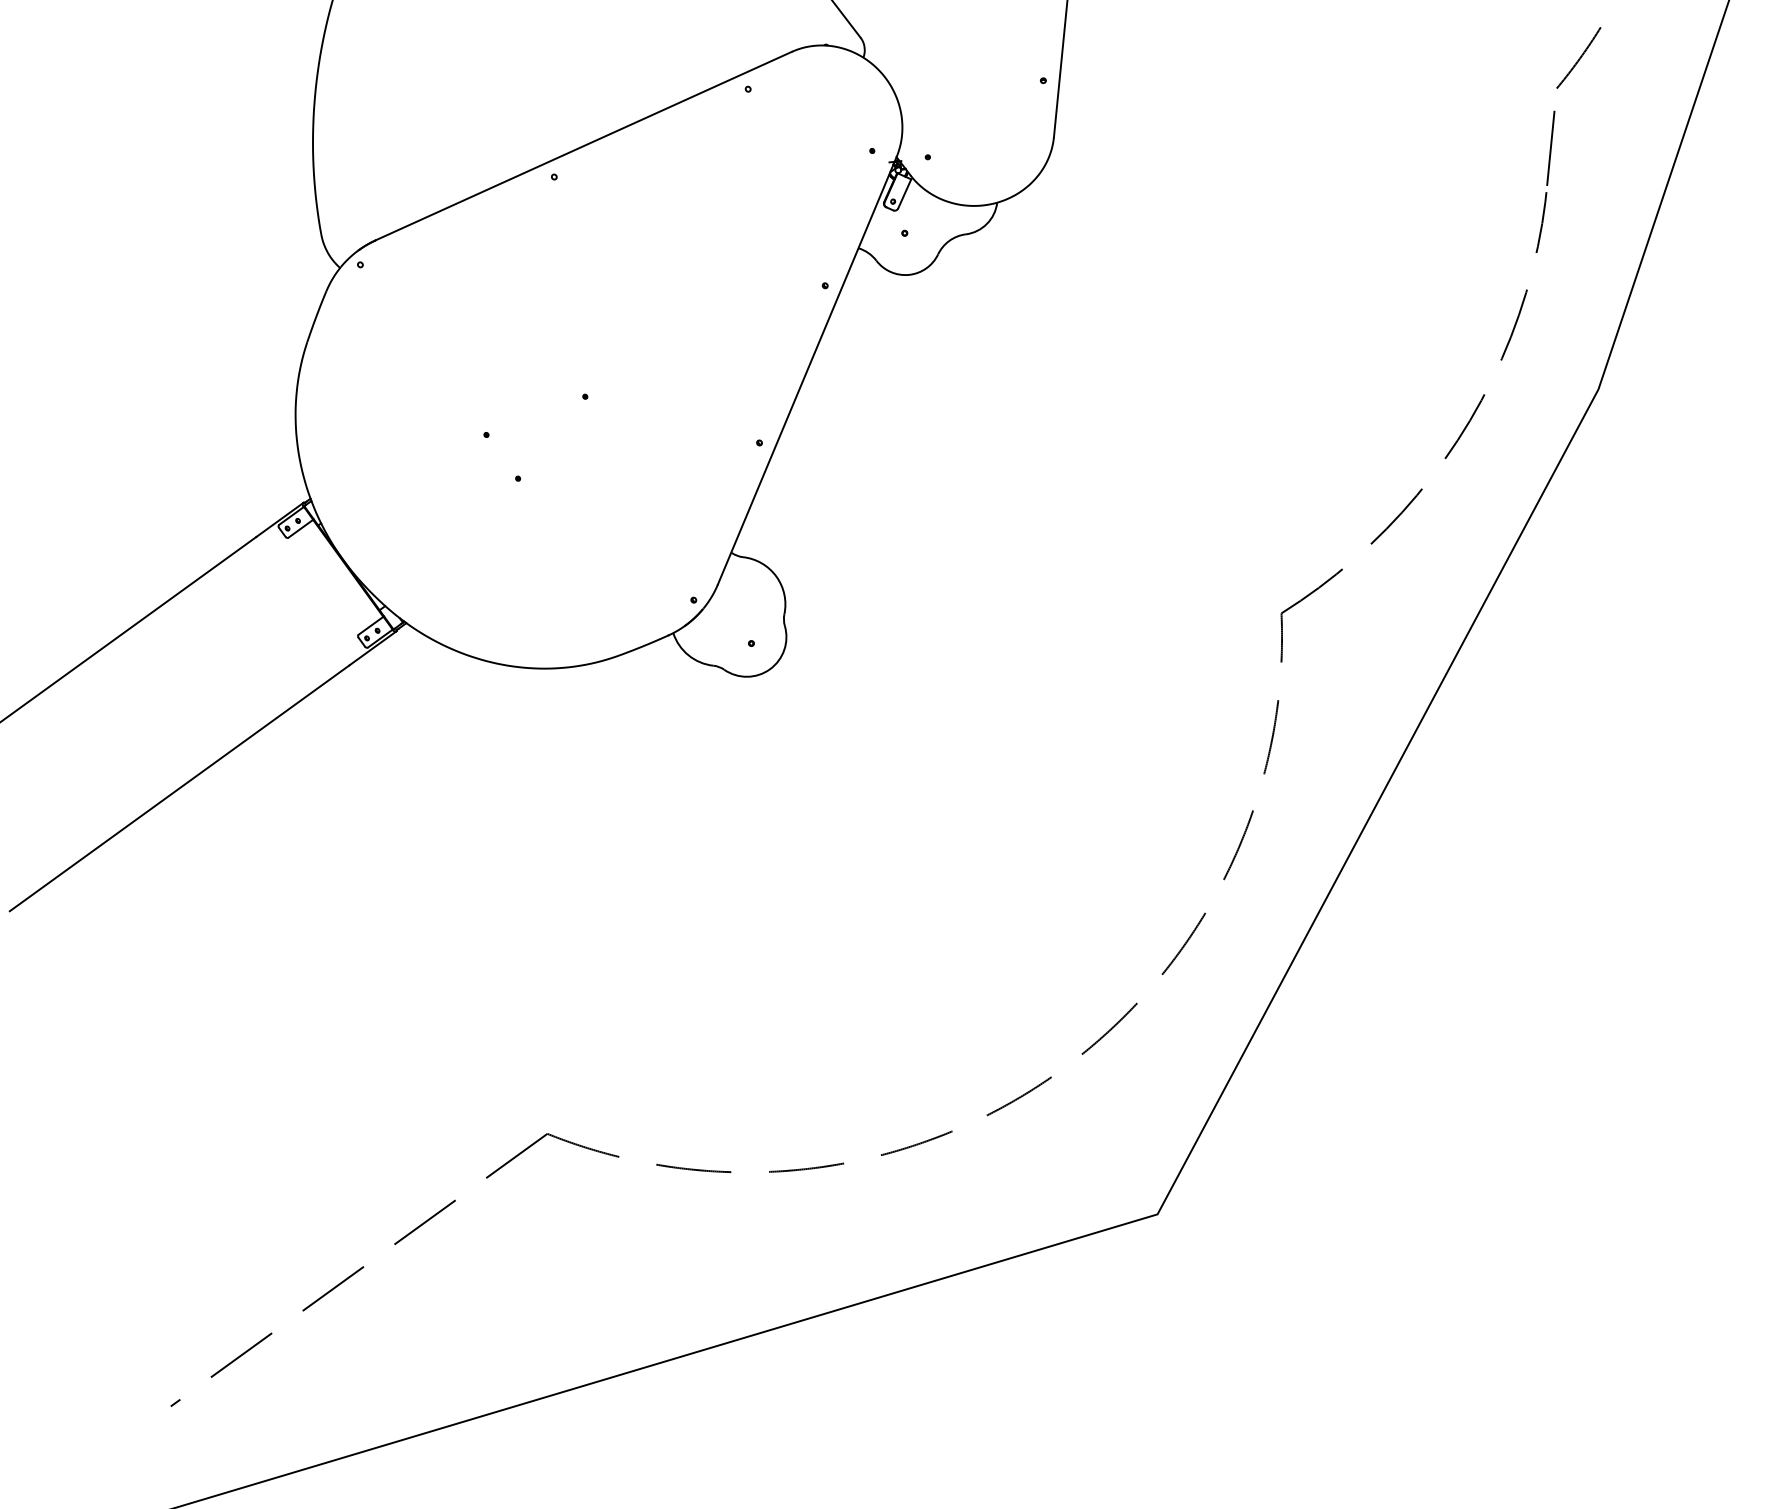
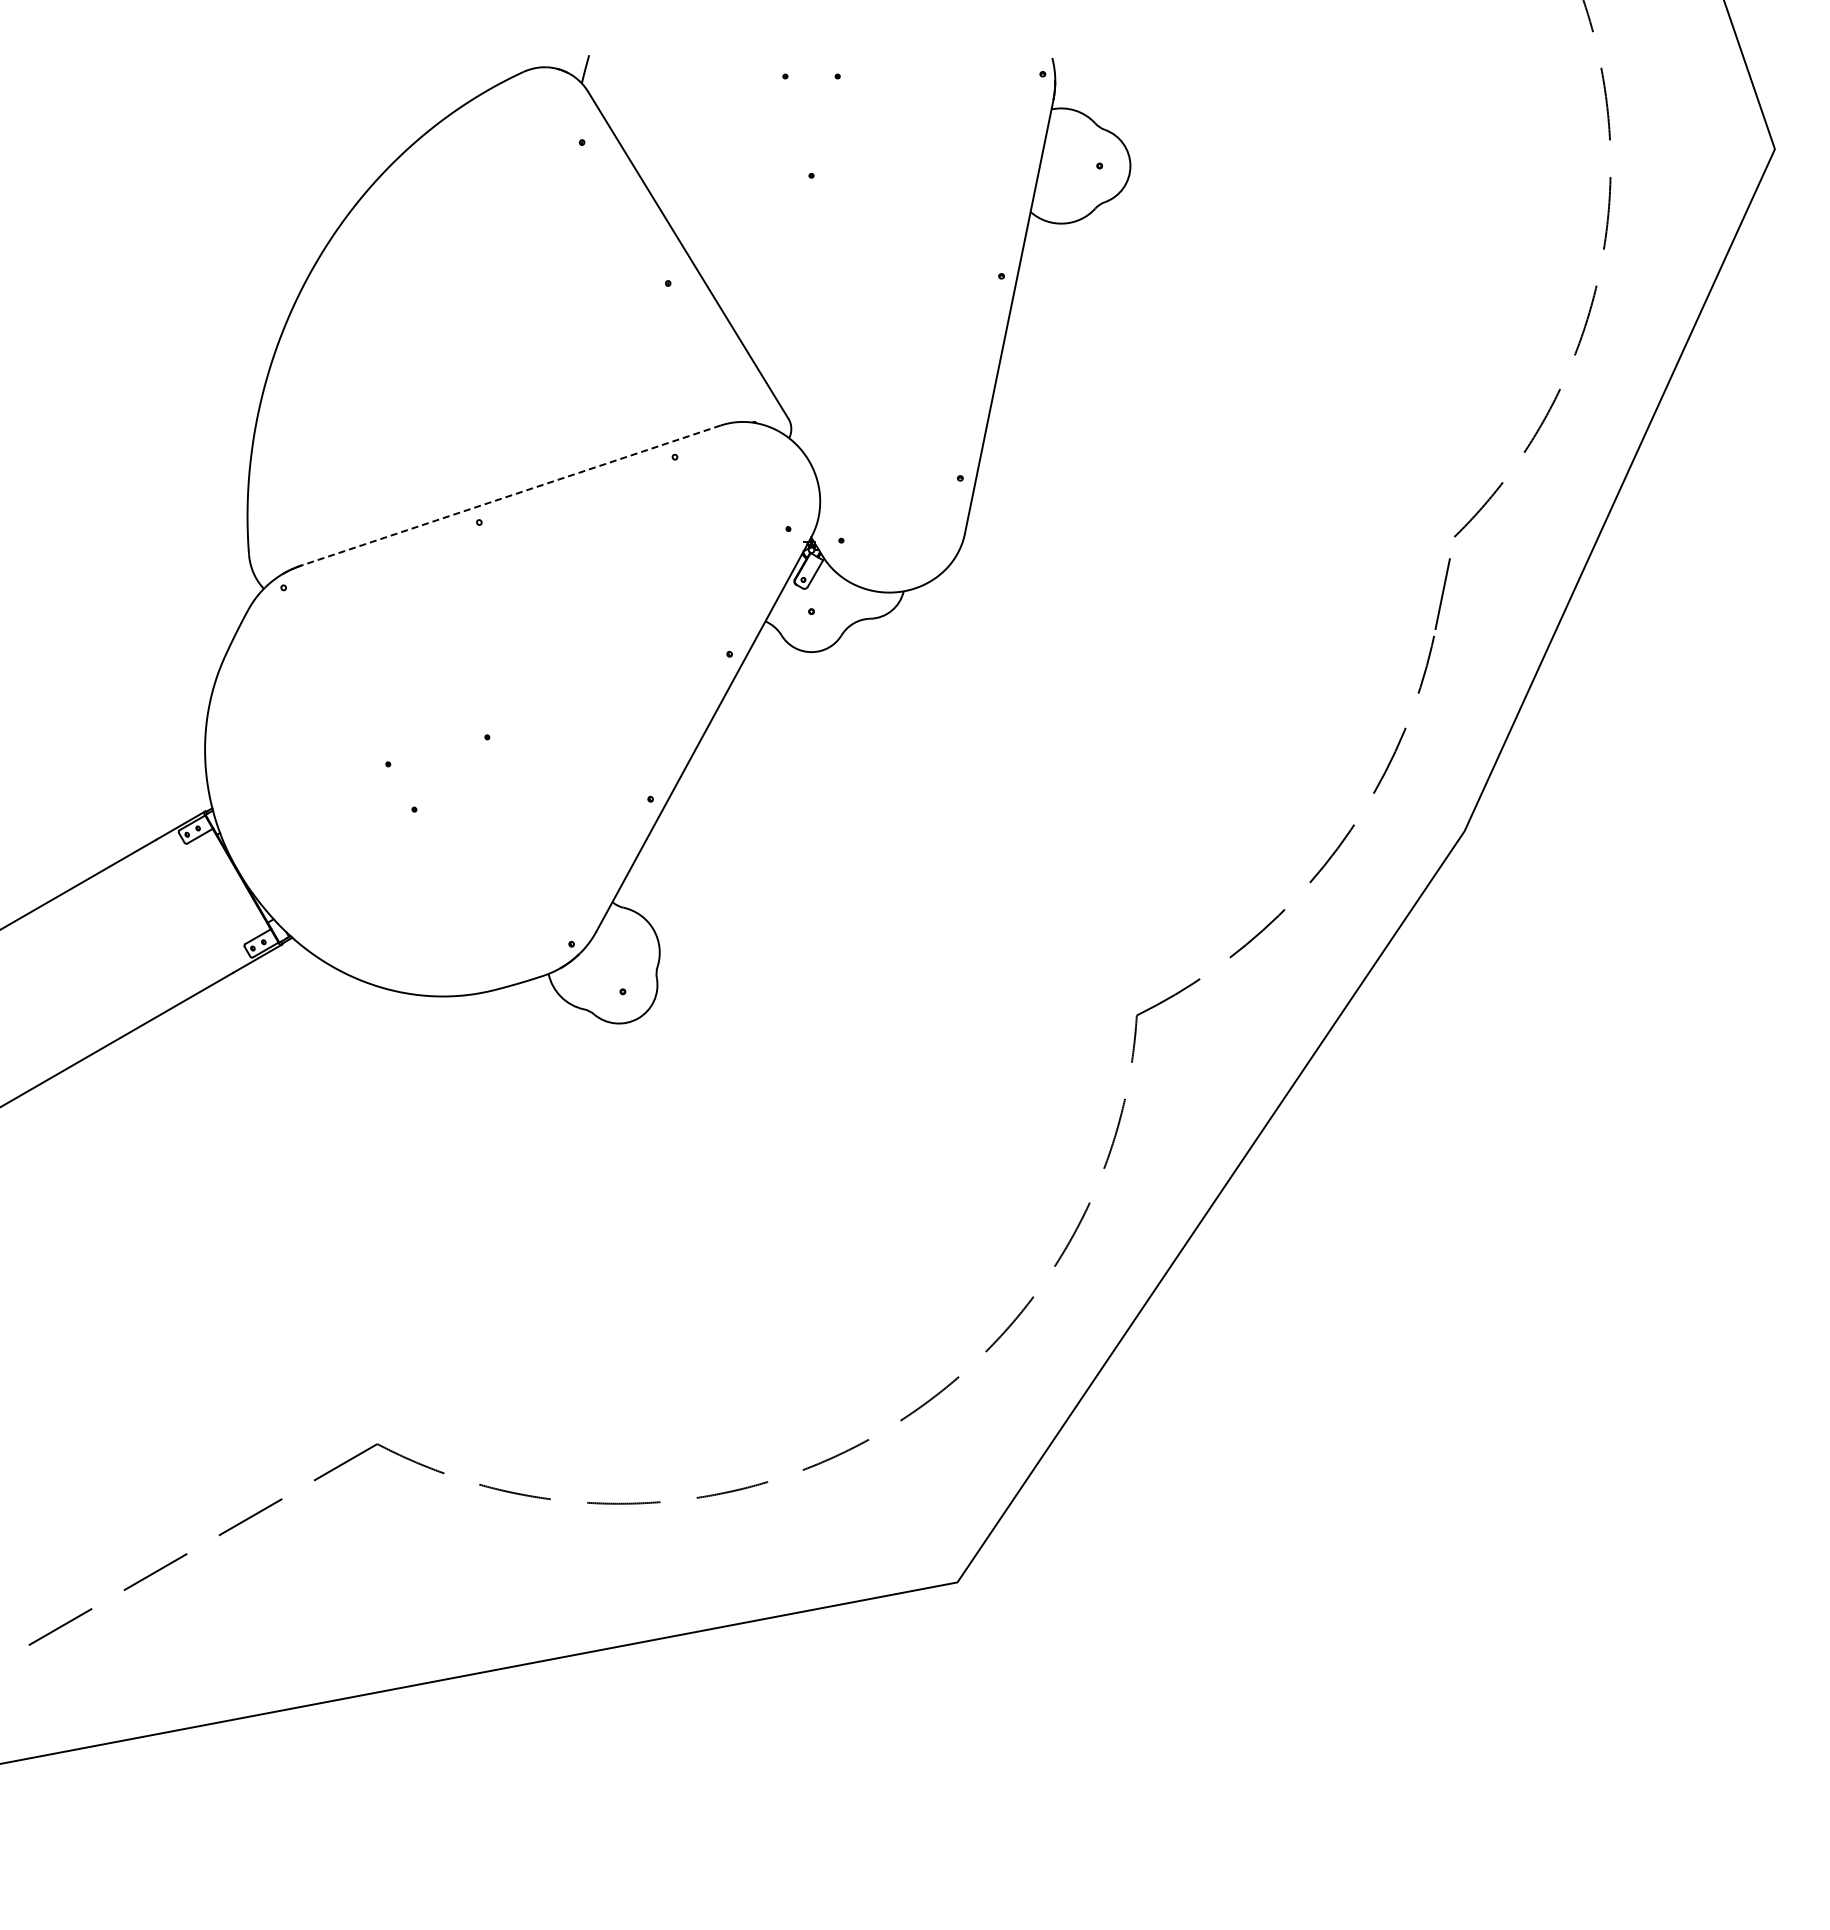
line: (583, 146) -> (510, 495), solid -> dashed

